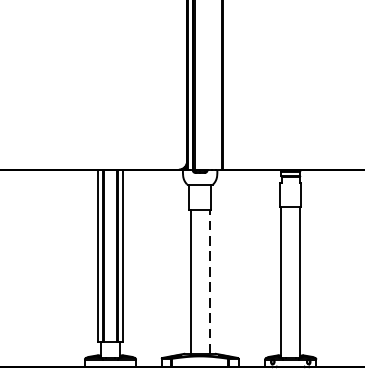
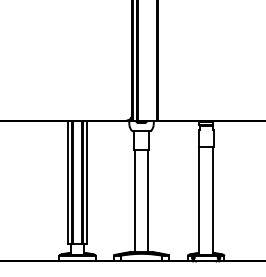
line: (209, 281) -> (148, 200), dashed -> solid

